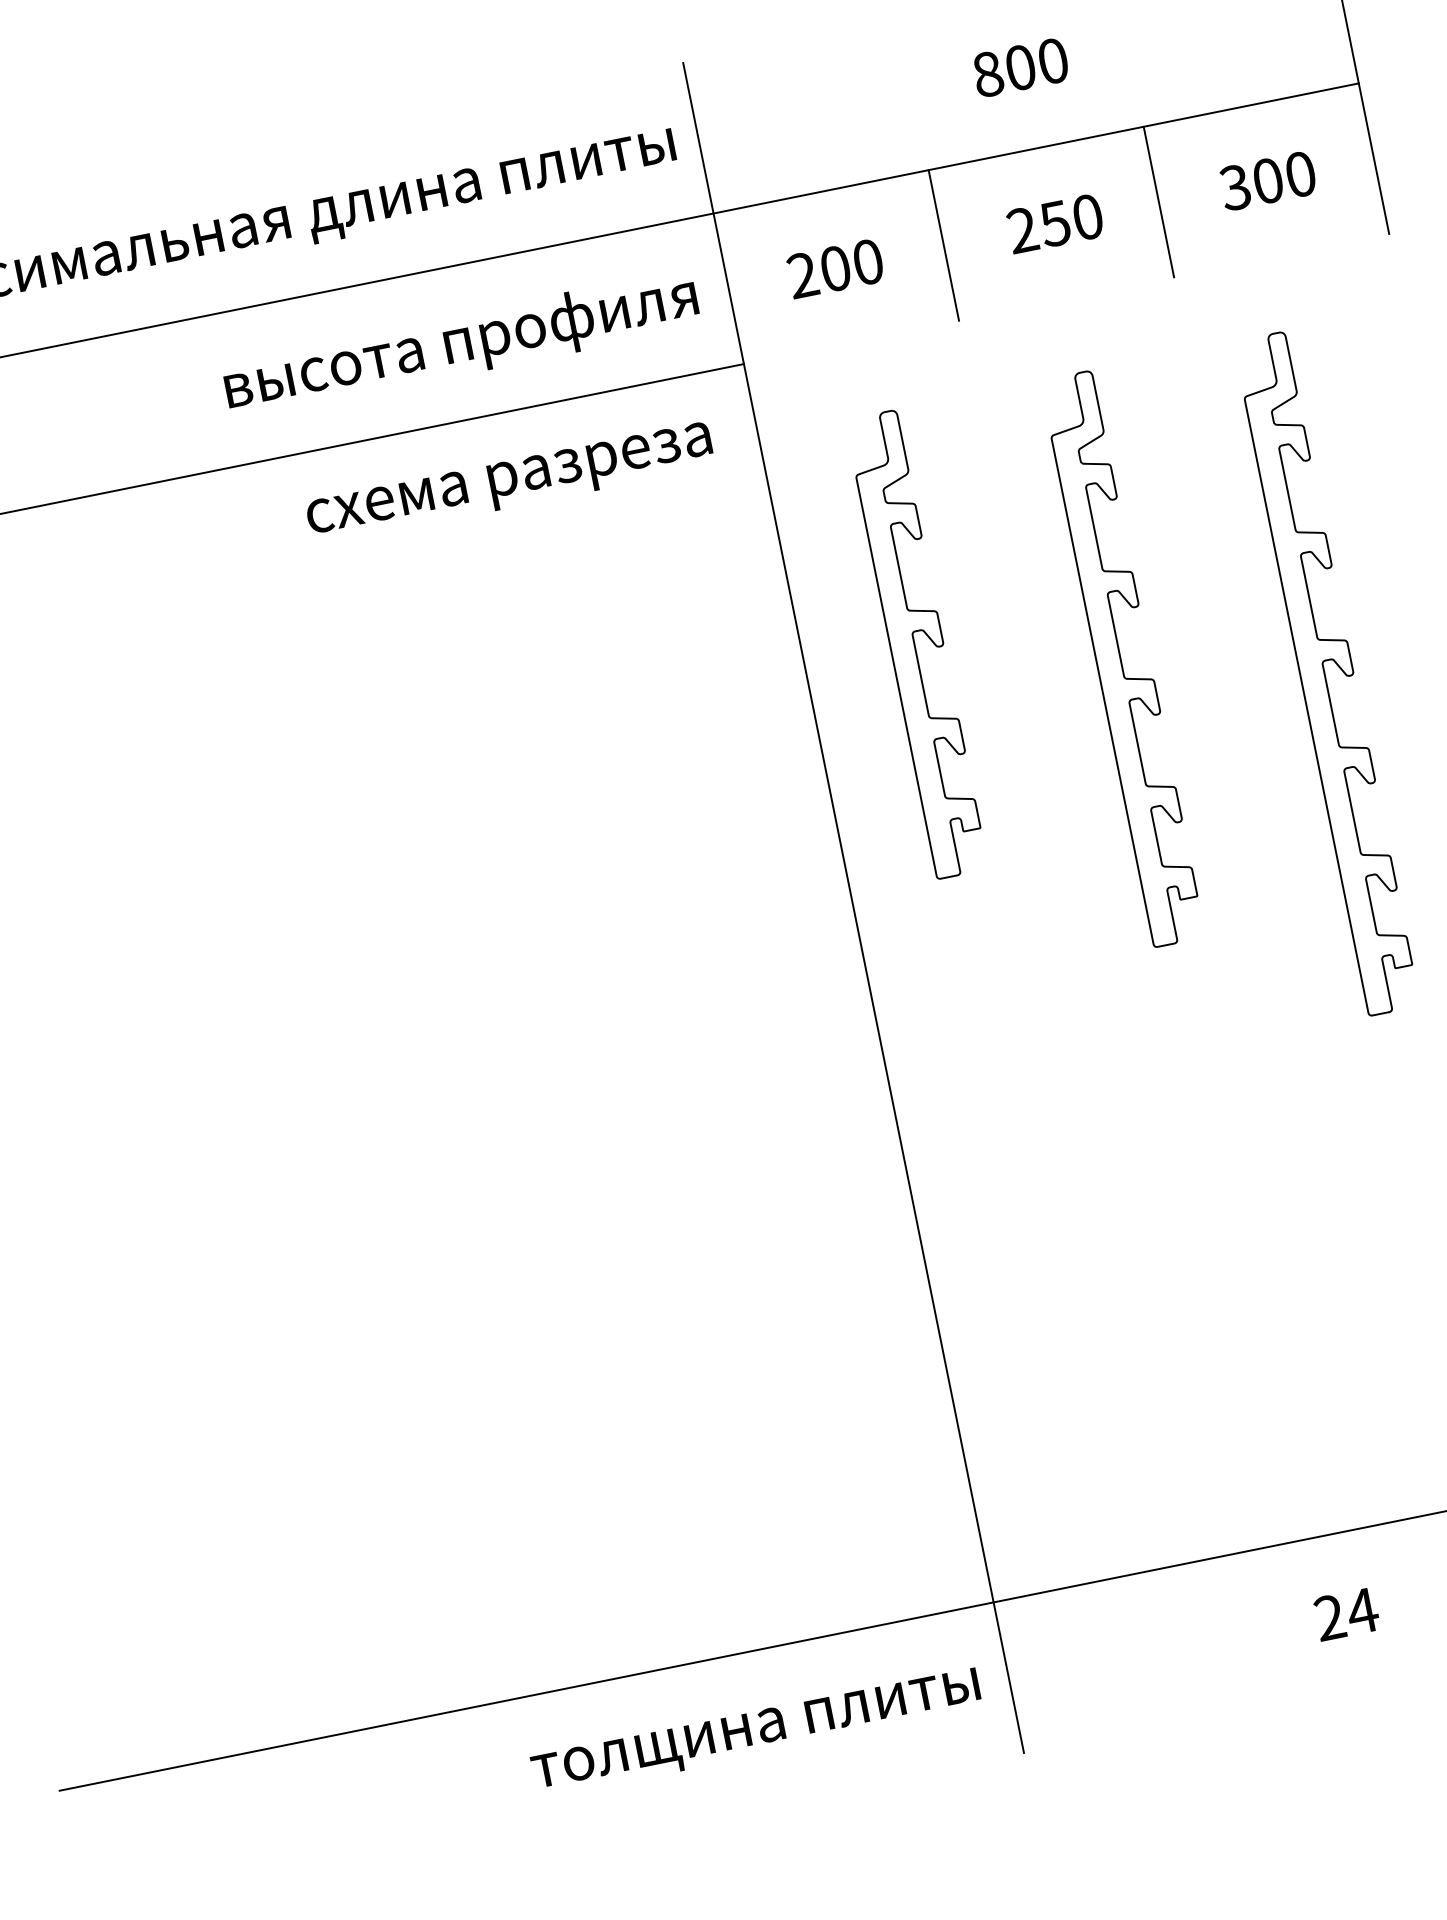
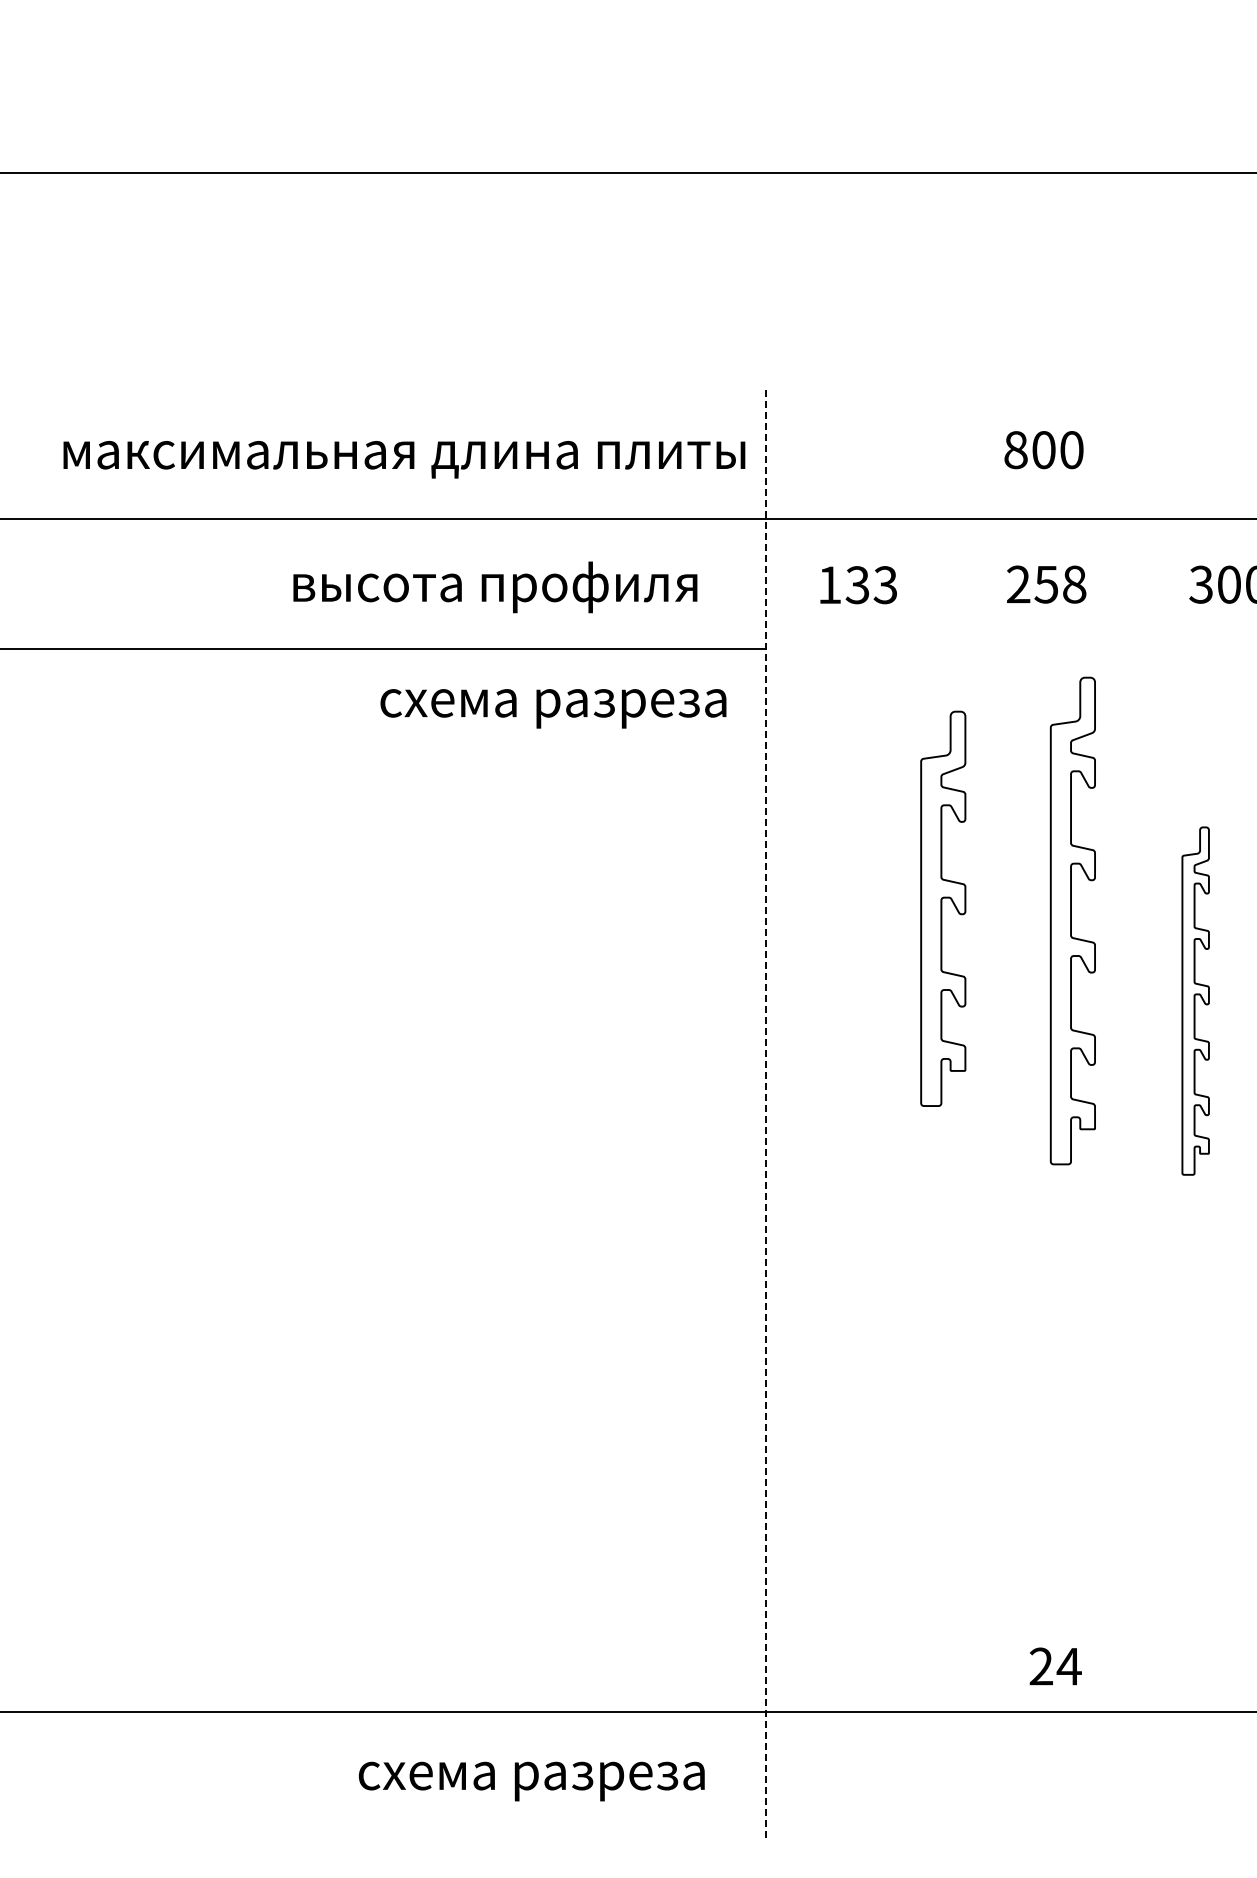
line: (1158, 201) -> (1135, 583), removed
text: (1087, 217) -> (1074, 584), 250 -> 258
line: (944, 244) -> (951, 583), removed
text: (835, 269) -> (857, 585), 200 -> 133
text: (461, 344) -> (495, 587), moved
part: (916, 644) -> (943, 908), moved
part: (1122, 658) -> (1072, 920), moved
part: (1326, 673) -> (1195, 1000), size x0.6
line: (853, 907) -> (766, 1115), solid -> dashed
text: (1346, 1614) -> (1055, 1666), moved
text: (756, 1734) -> (548, 1781), толщина плиты -> схема разреза

